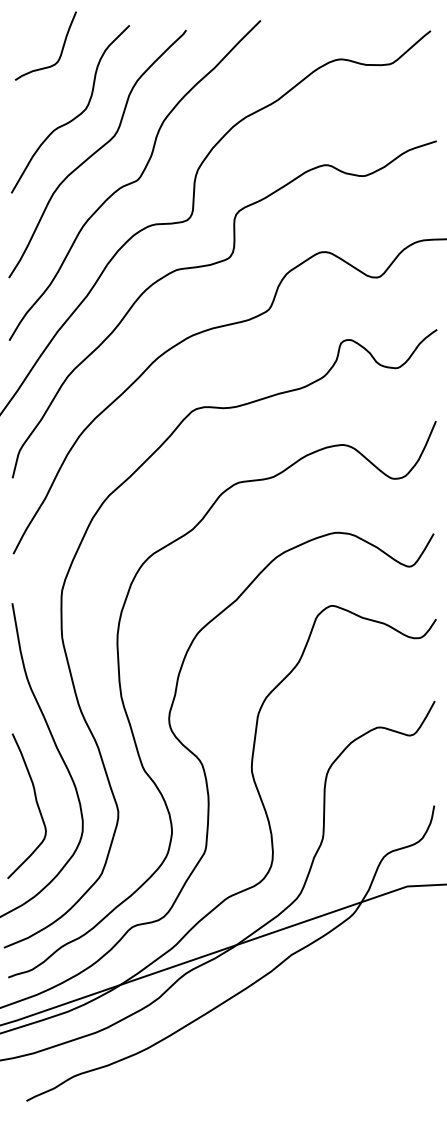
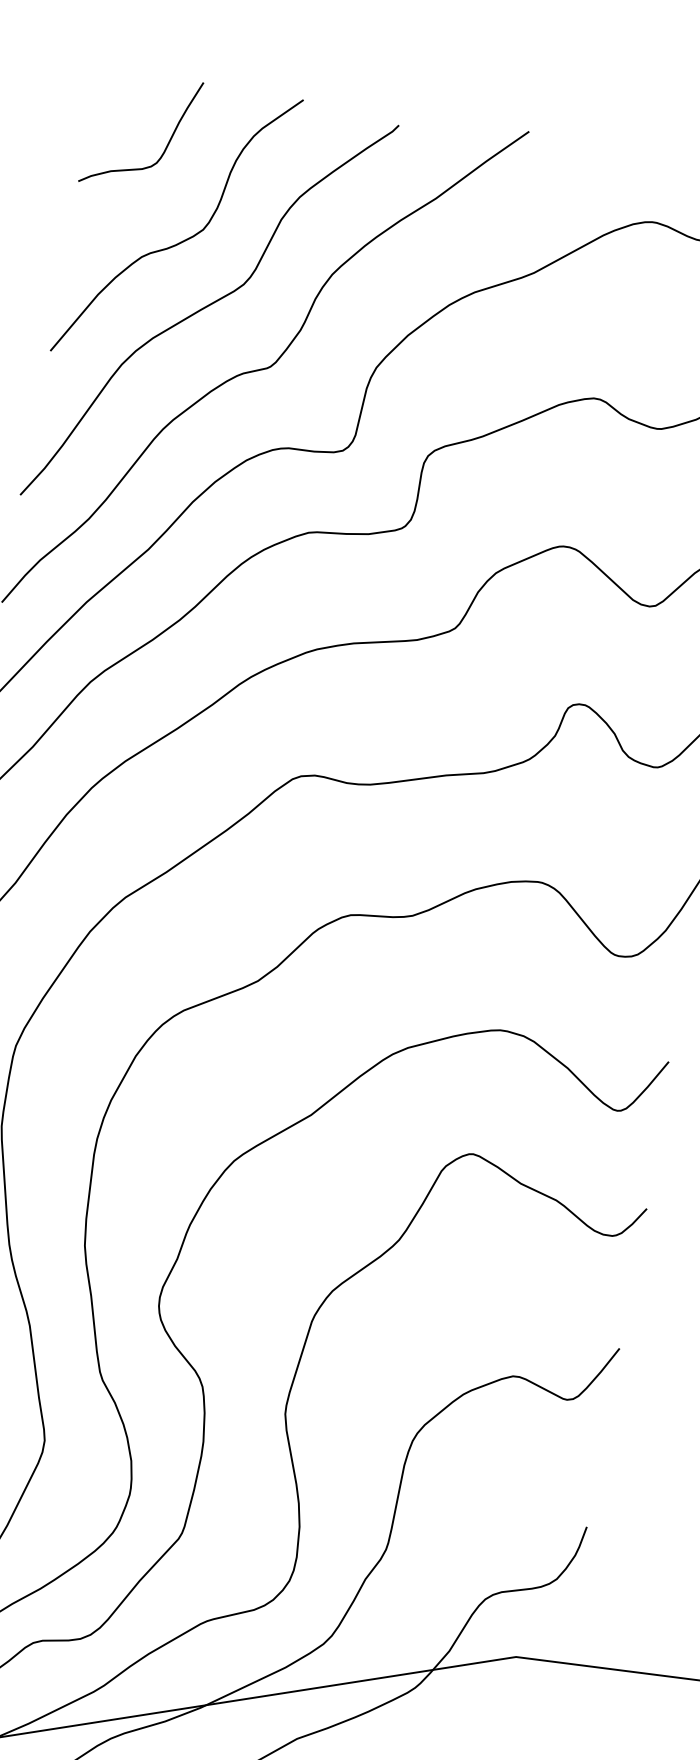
curve: (61, 49) -> (166, 142), moved

